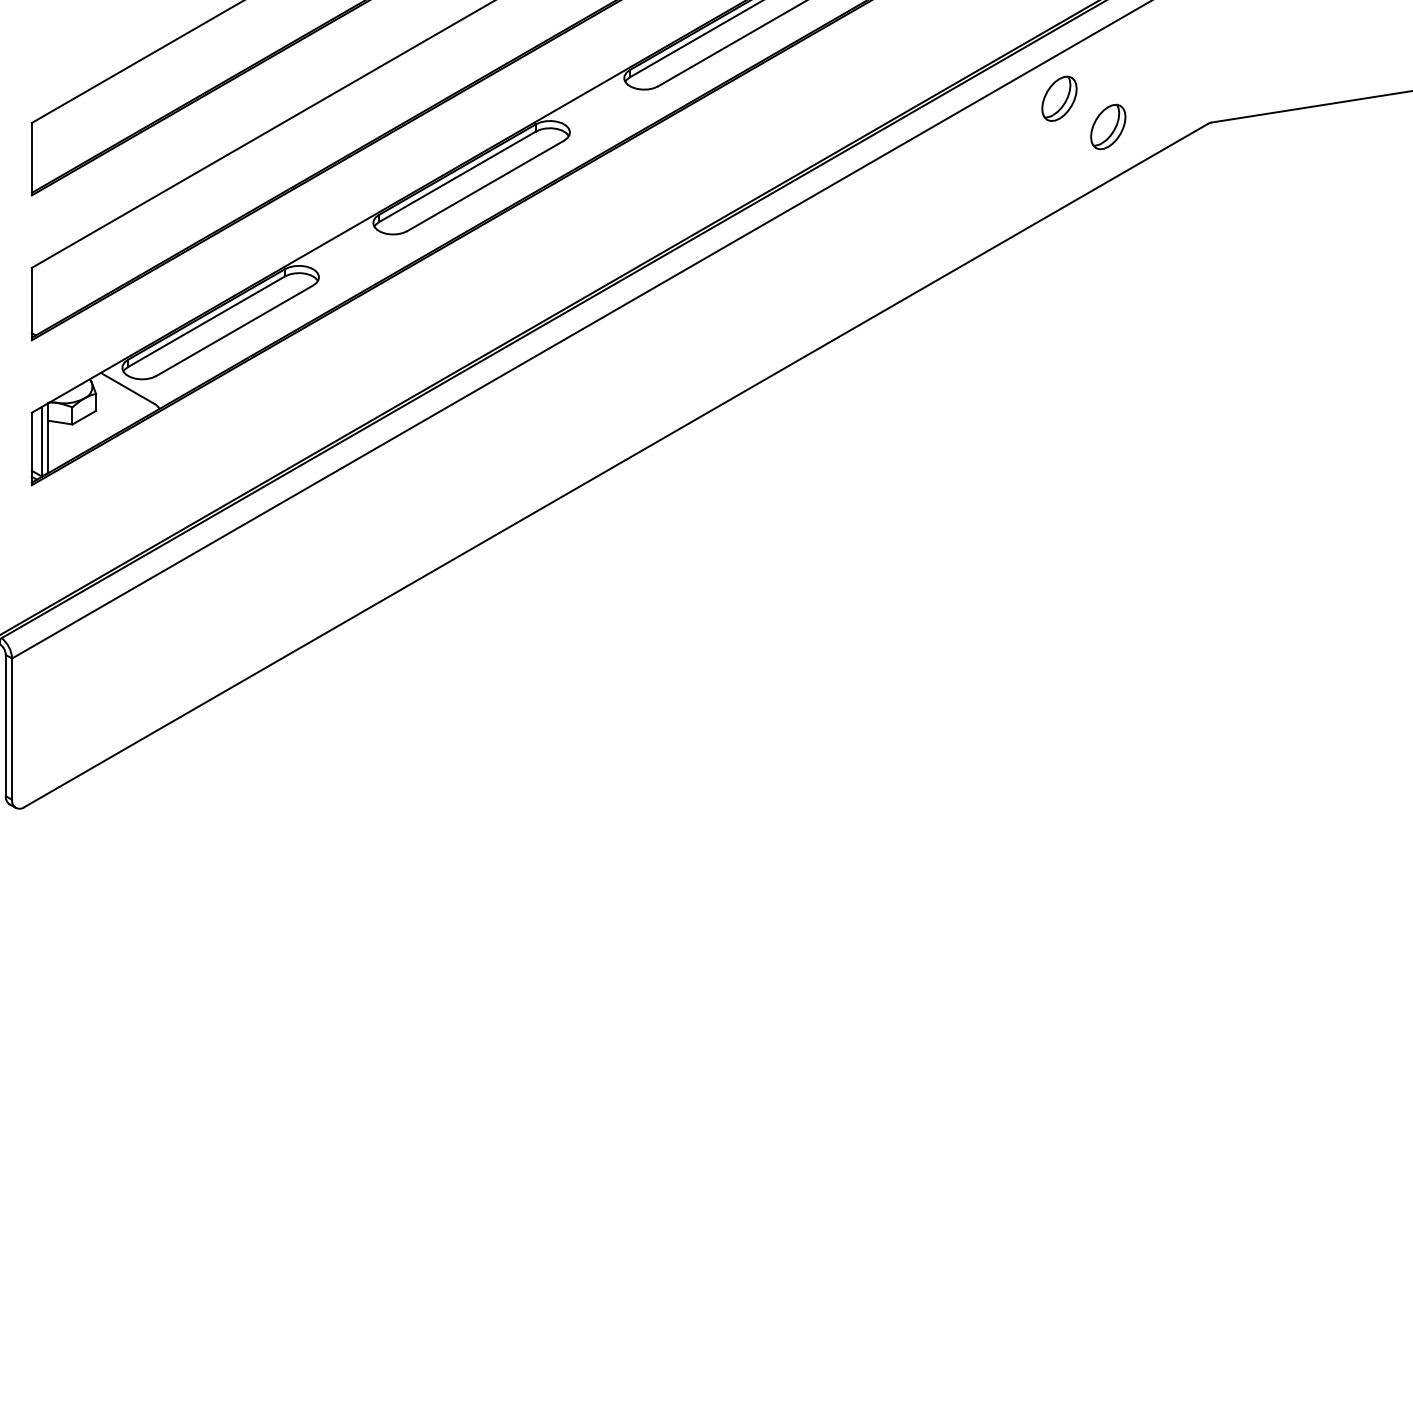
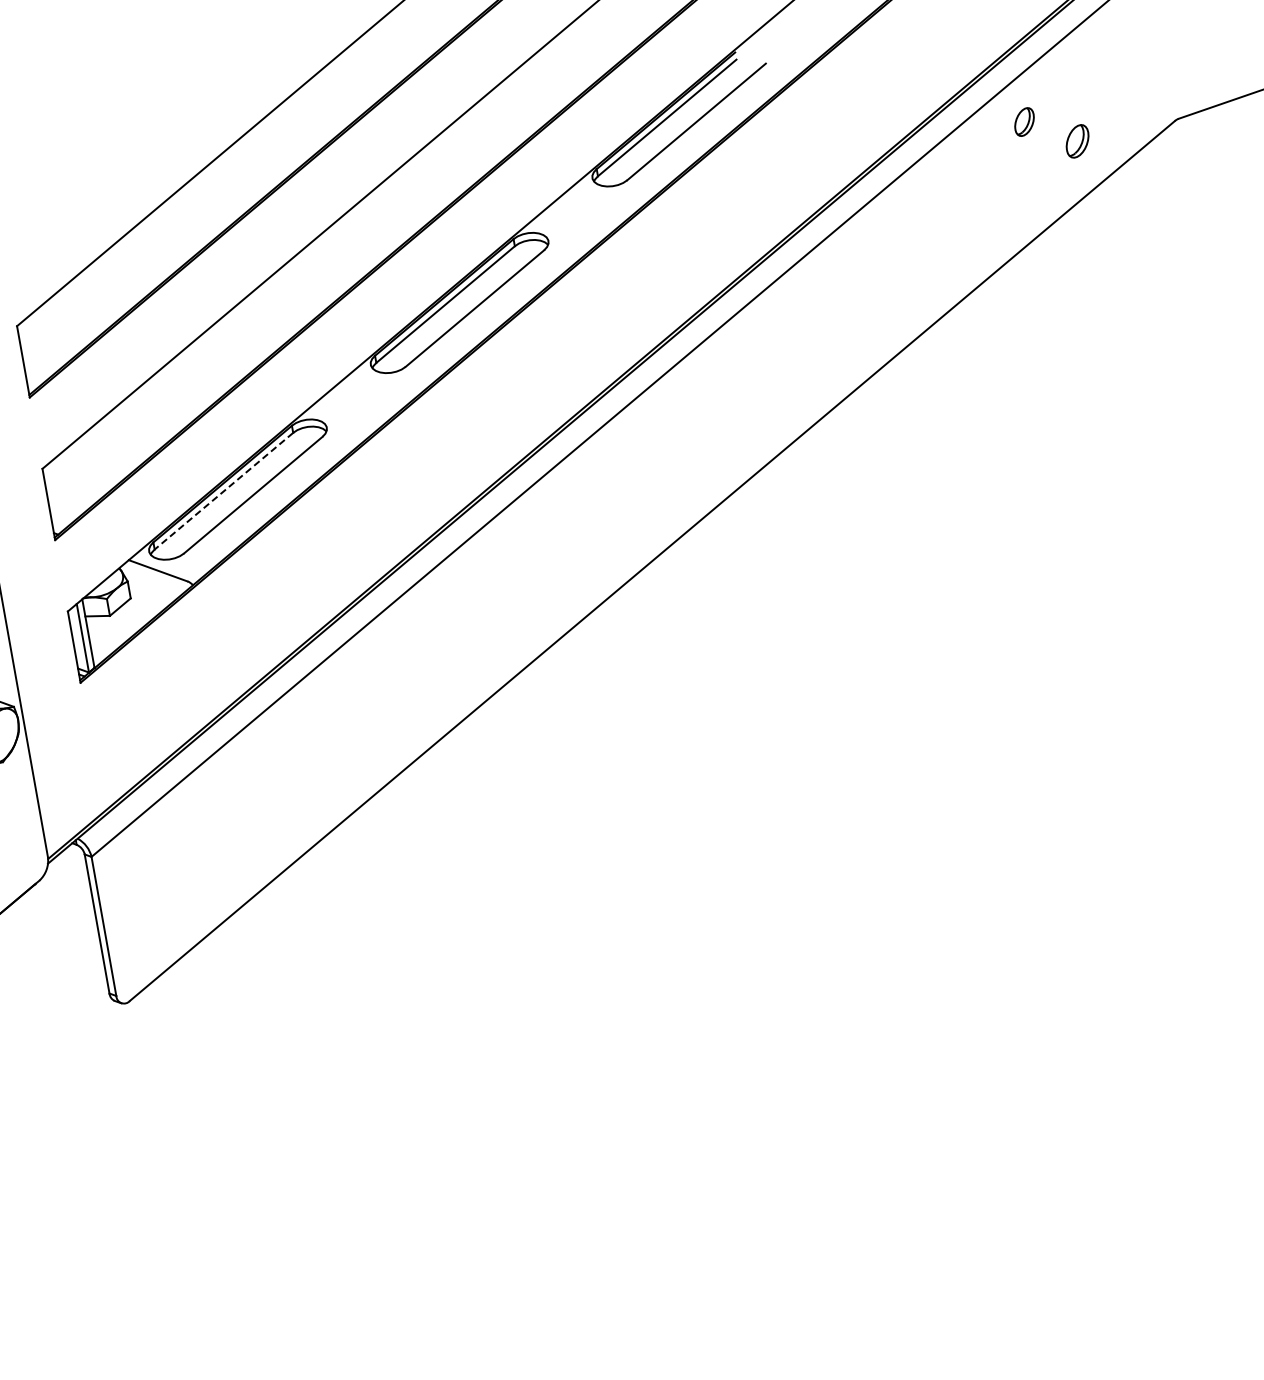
part: (1059, 98) -> (1024, 121), size x0.6
part: (1108, 126) -> (1077, 140), size x0.7
line: (206, 321) -> (223, 491), solid -> dashed

